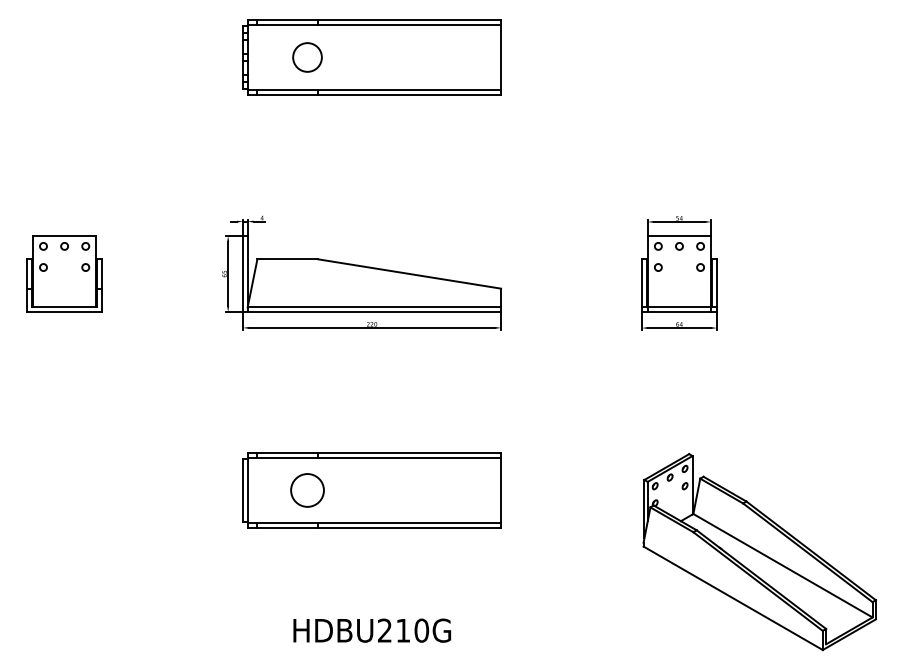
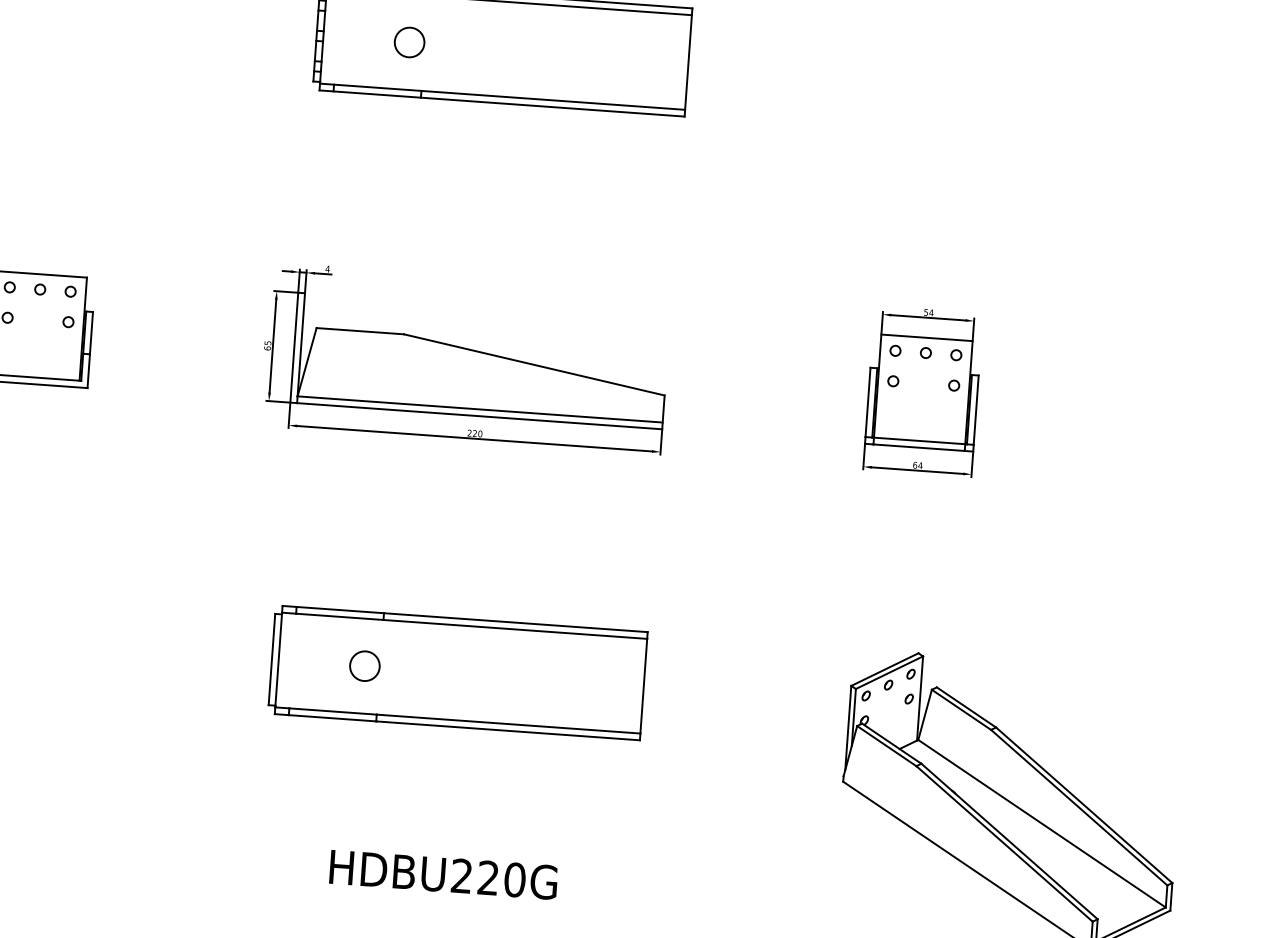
circle: (307, 57) -> (409, 42), size x0.71
circle: (307, 490) -> (364, 666), size x0.62
text: (402, 630) -> (487, 877), HDBU210G -> HDBU220G

